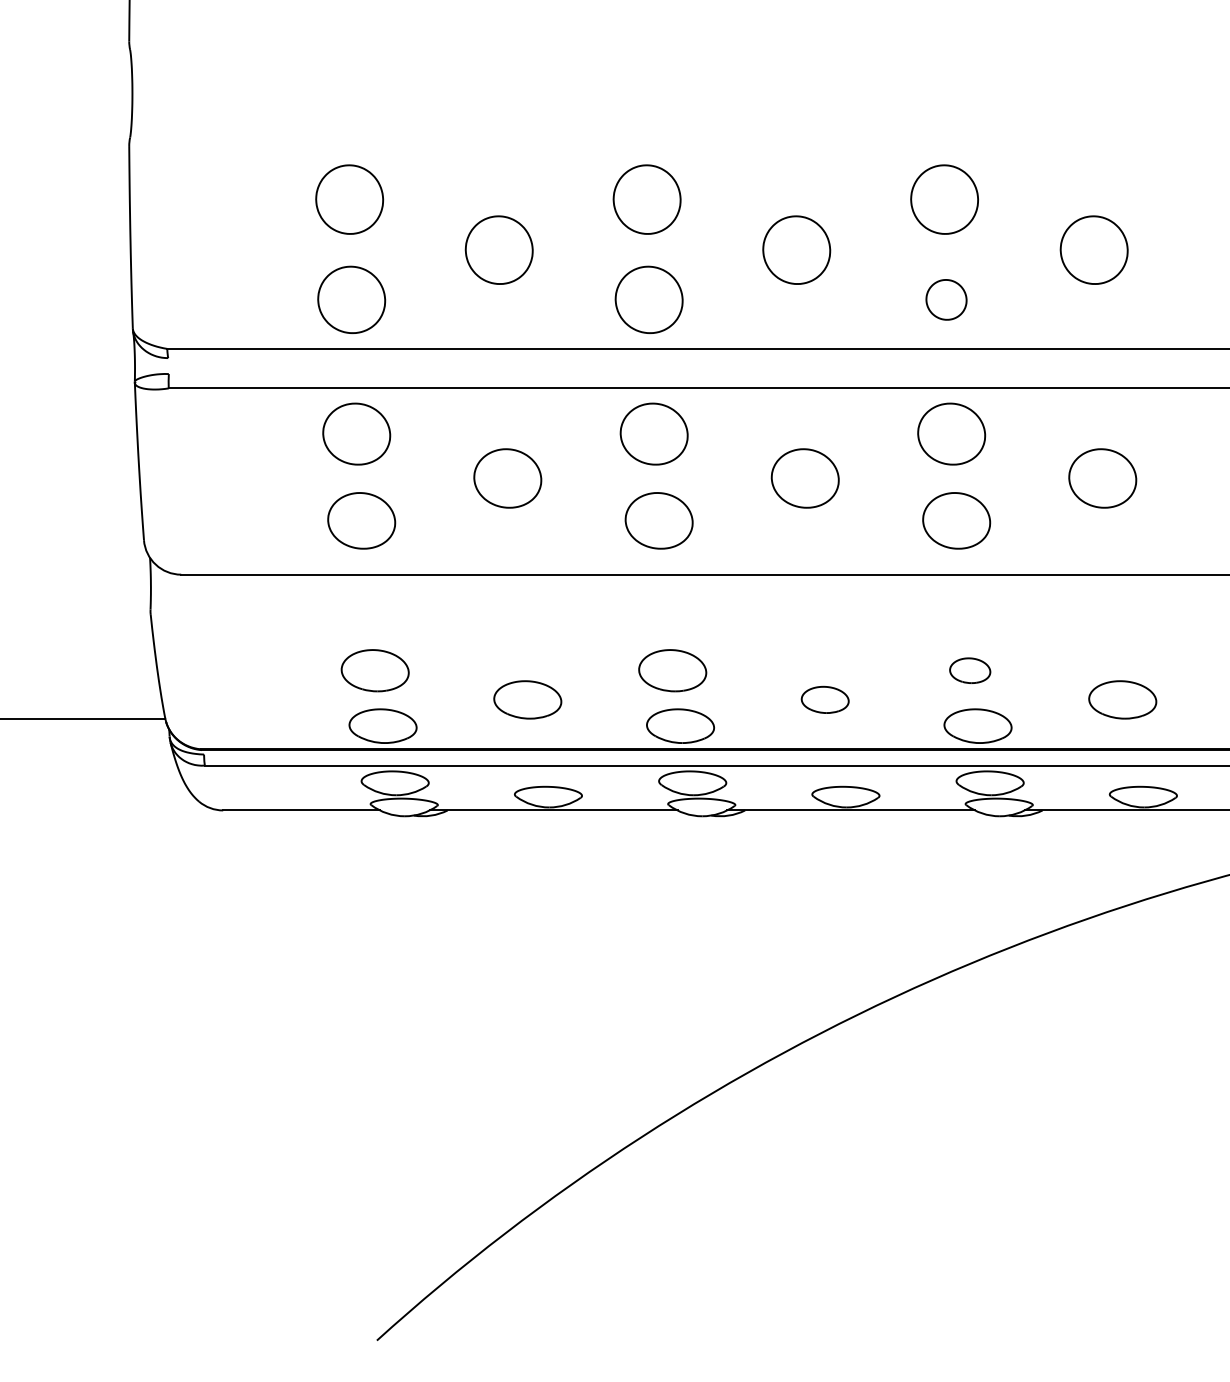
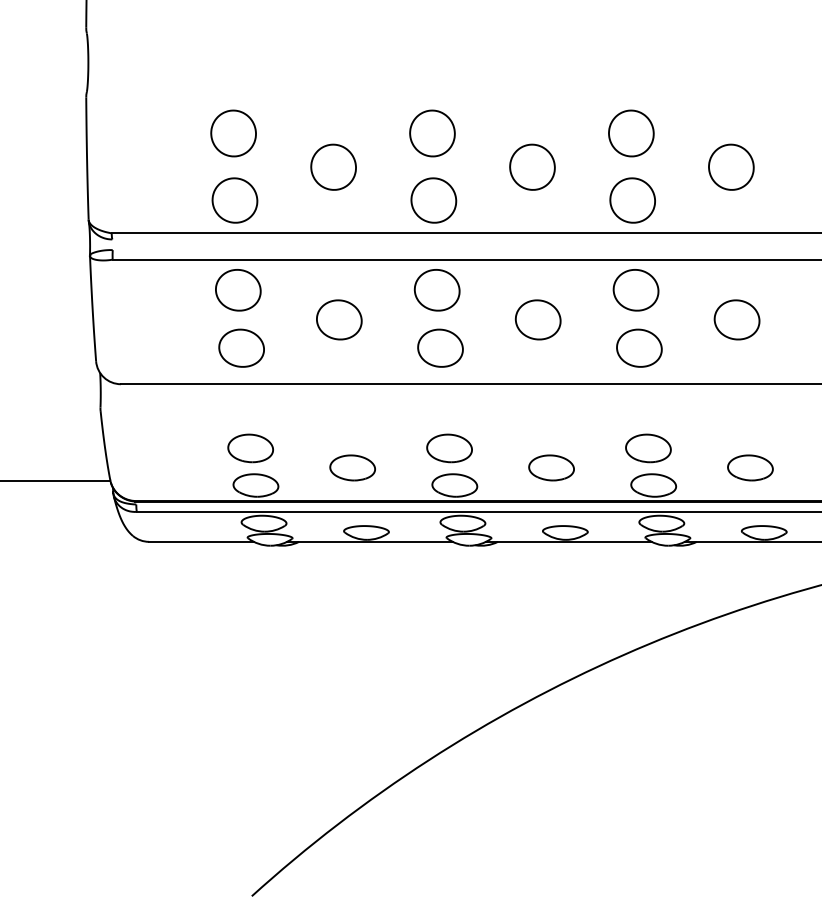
part: (946, 299) -> (632, 200), size x1.67
part: (970, 670) -> (648, 448), size x1.67
part: (825, 699) -> (551, 467), size x1.43

